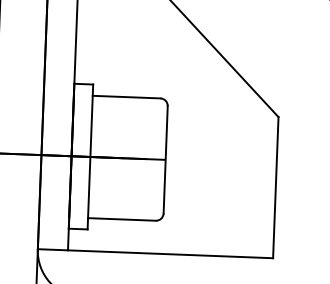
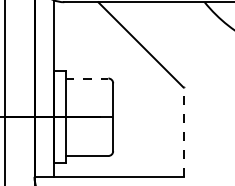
line: (127, 97) -> (87, 78), solid -> dashed
line: (275, 188) -> (183, 132), solid -> dashed

